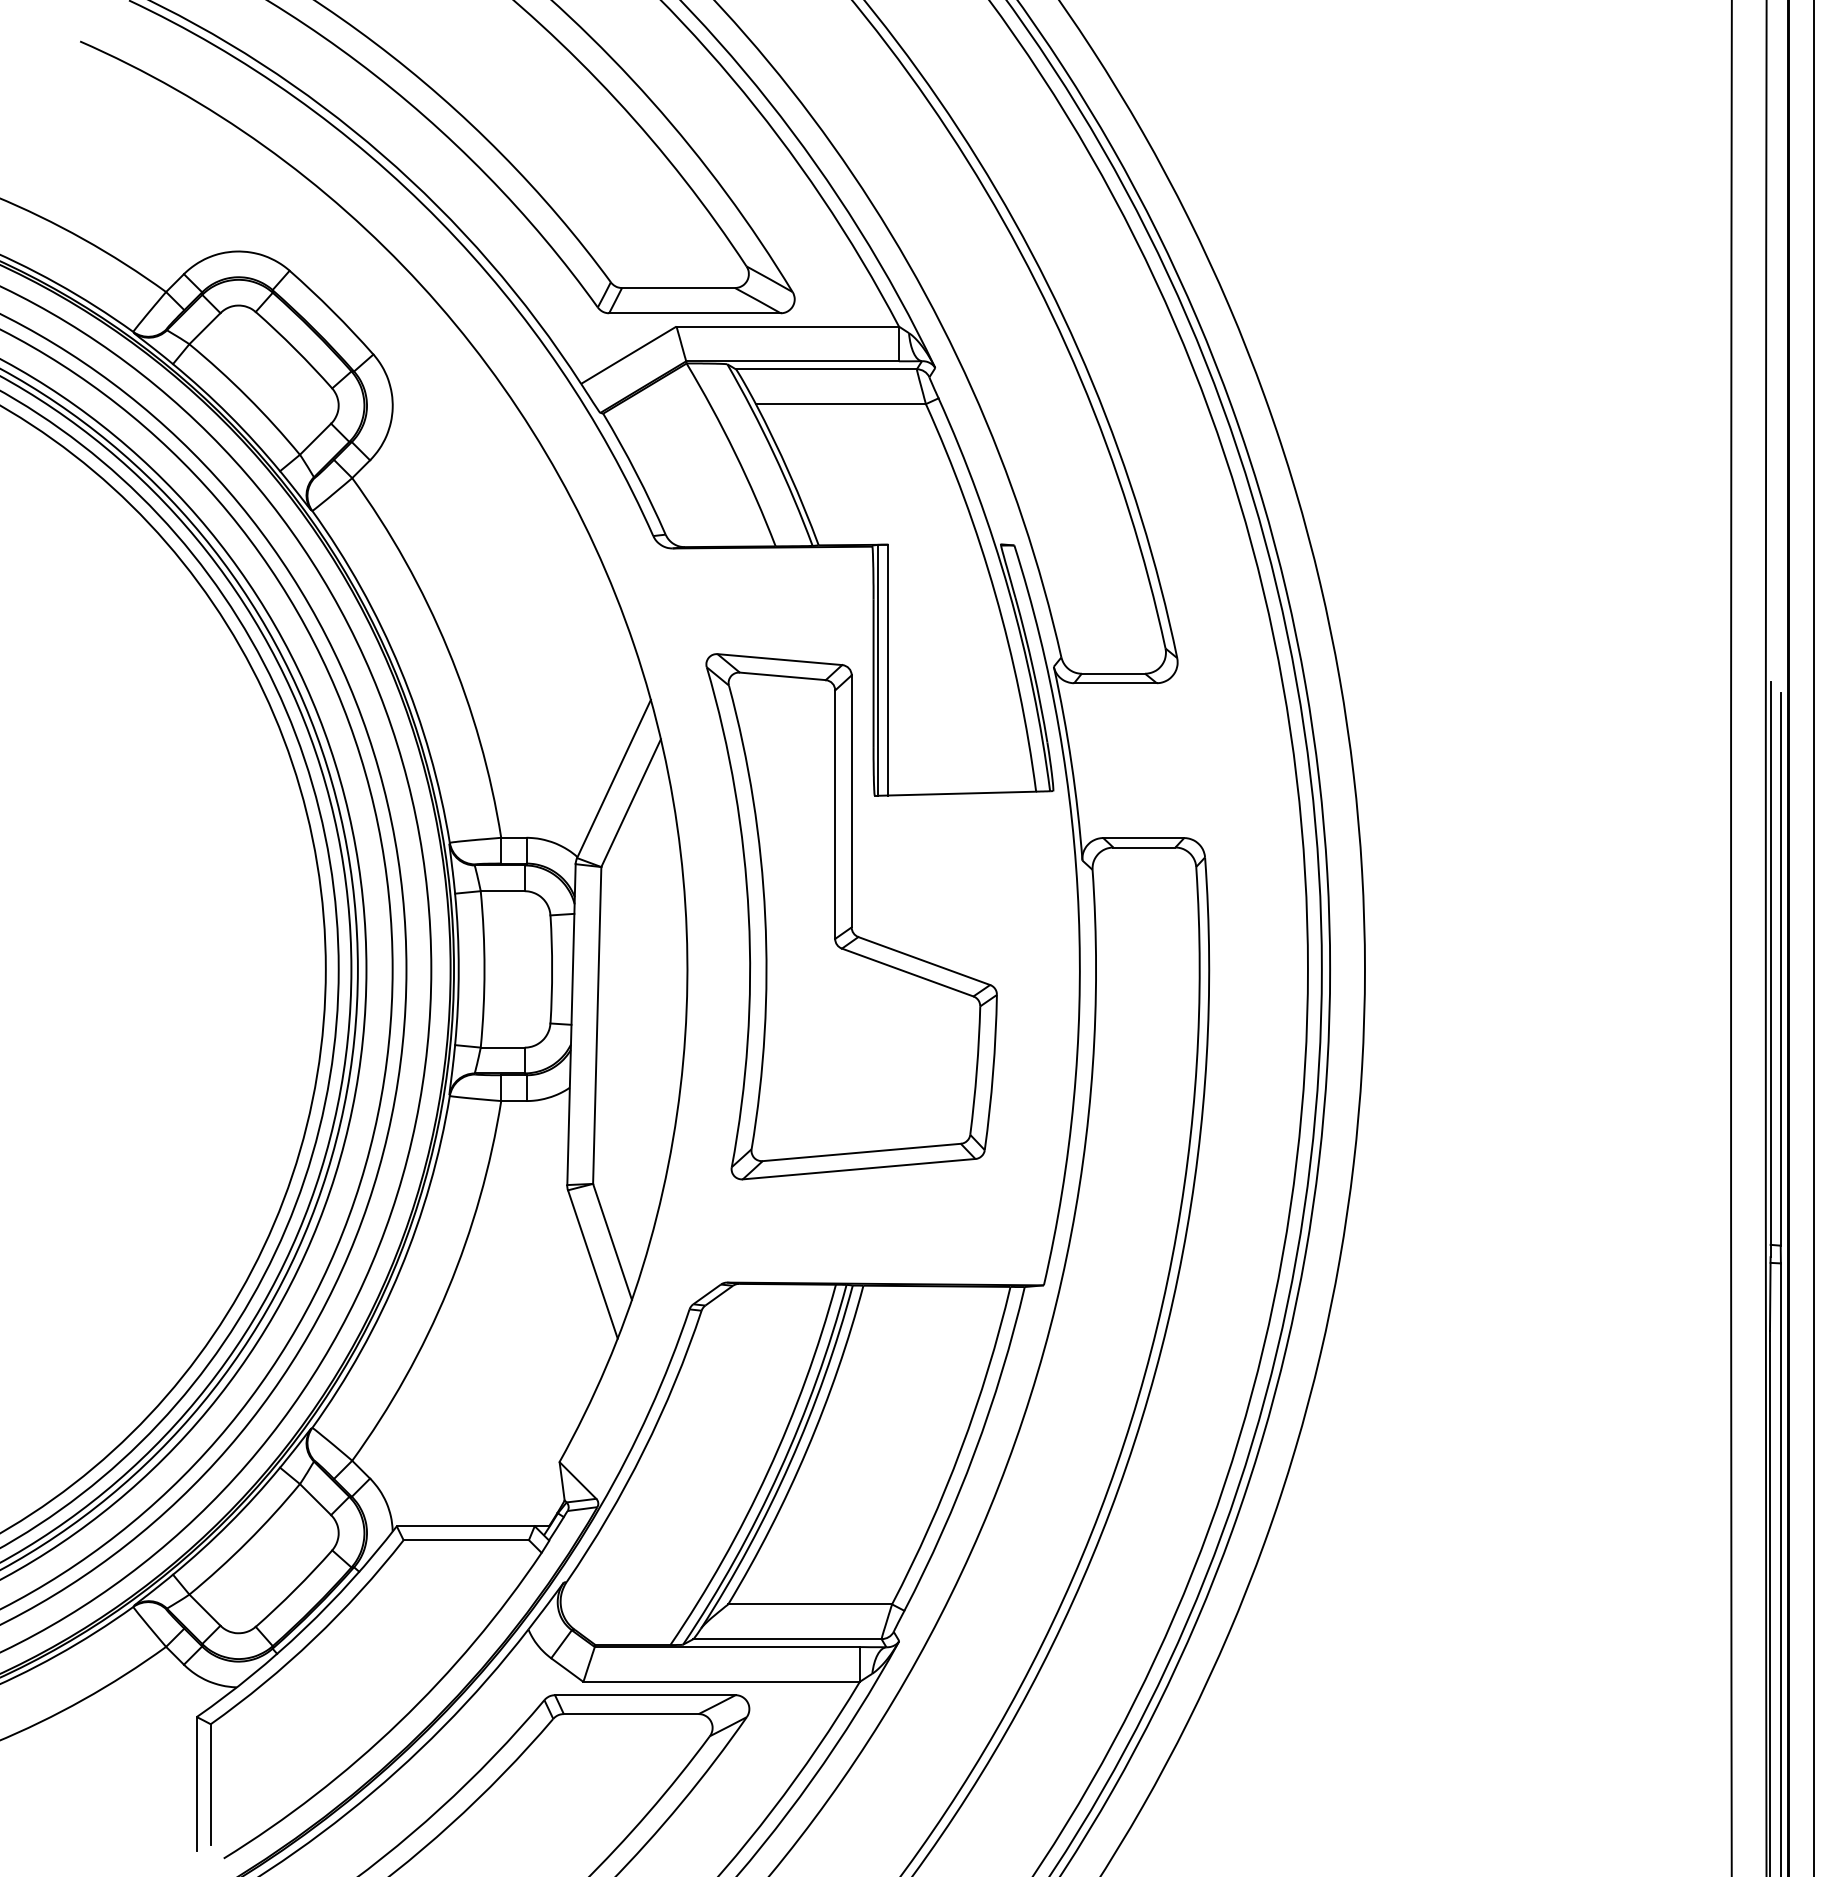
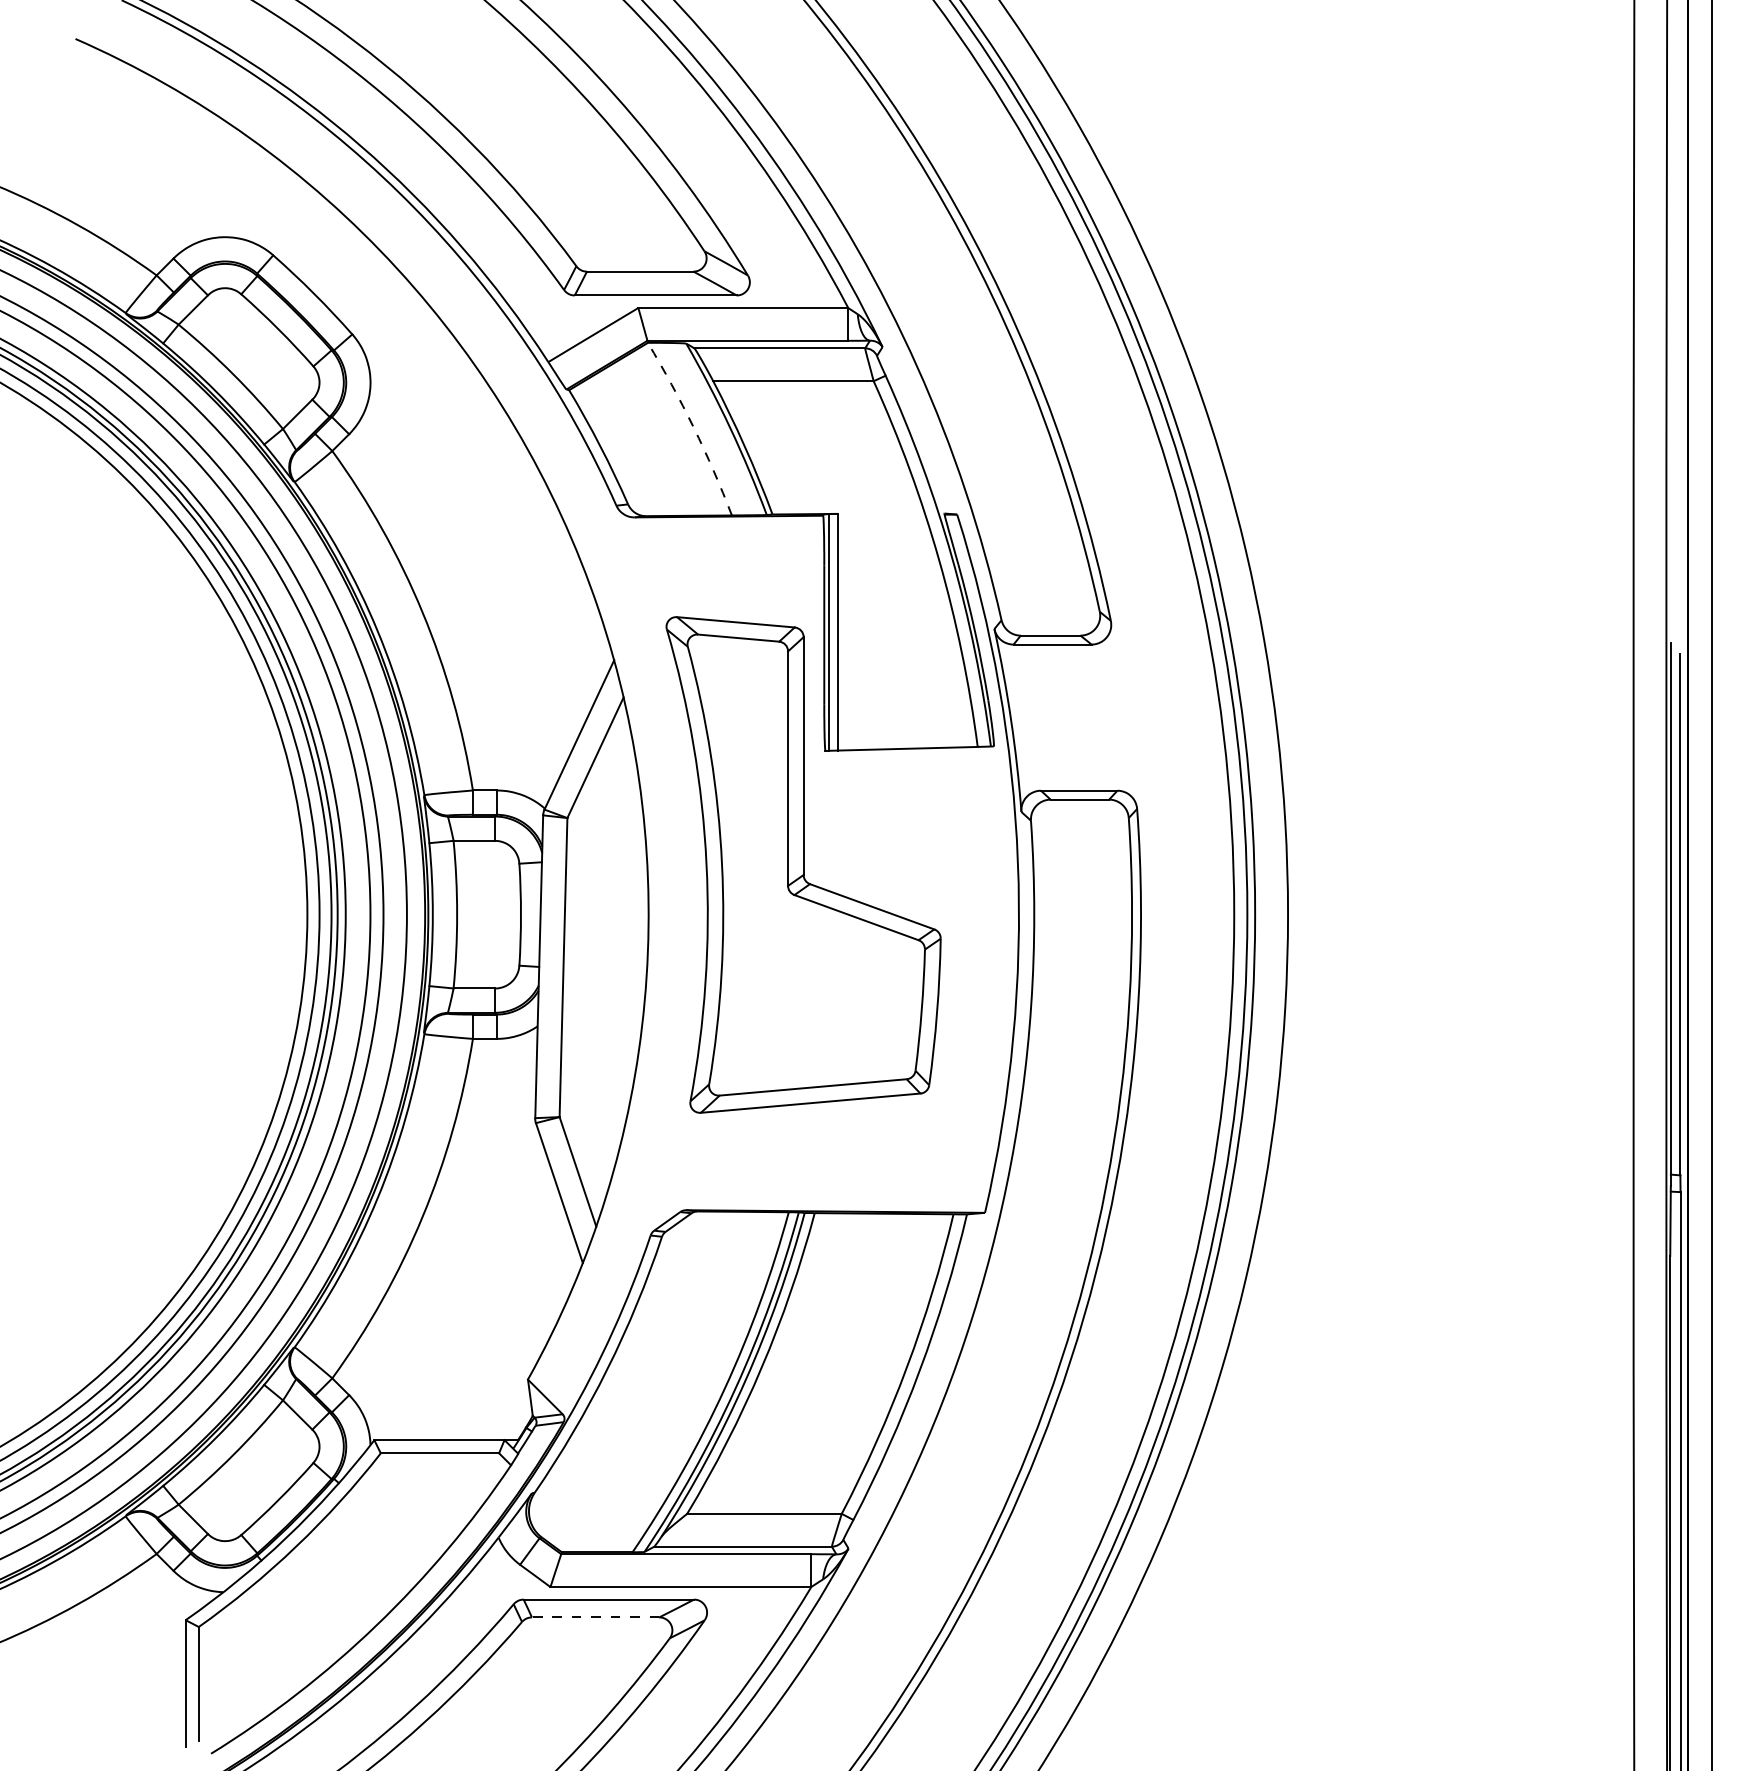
arc: (735, 453) -> (693, 427), solid -> dashed
line: (630, 1714) -> (594, 1617), solid -> dashed

